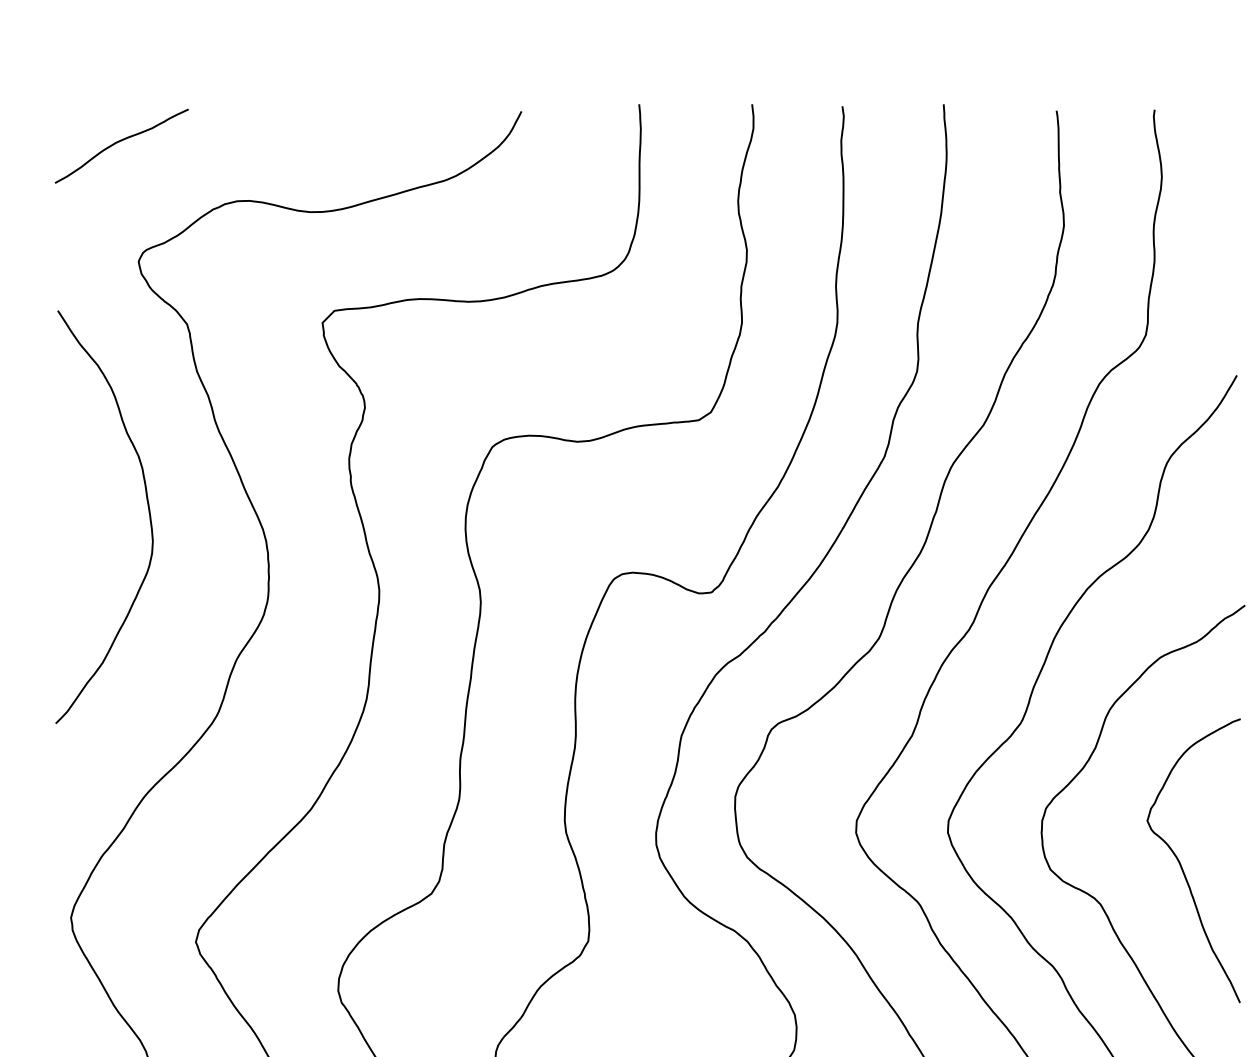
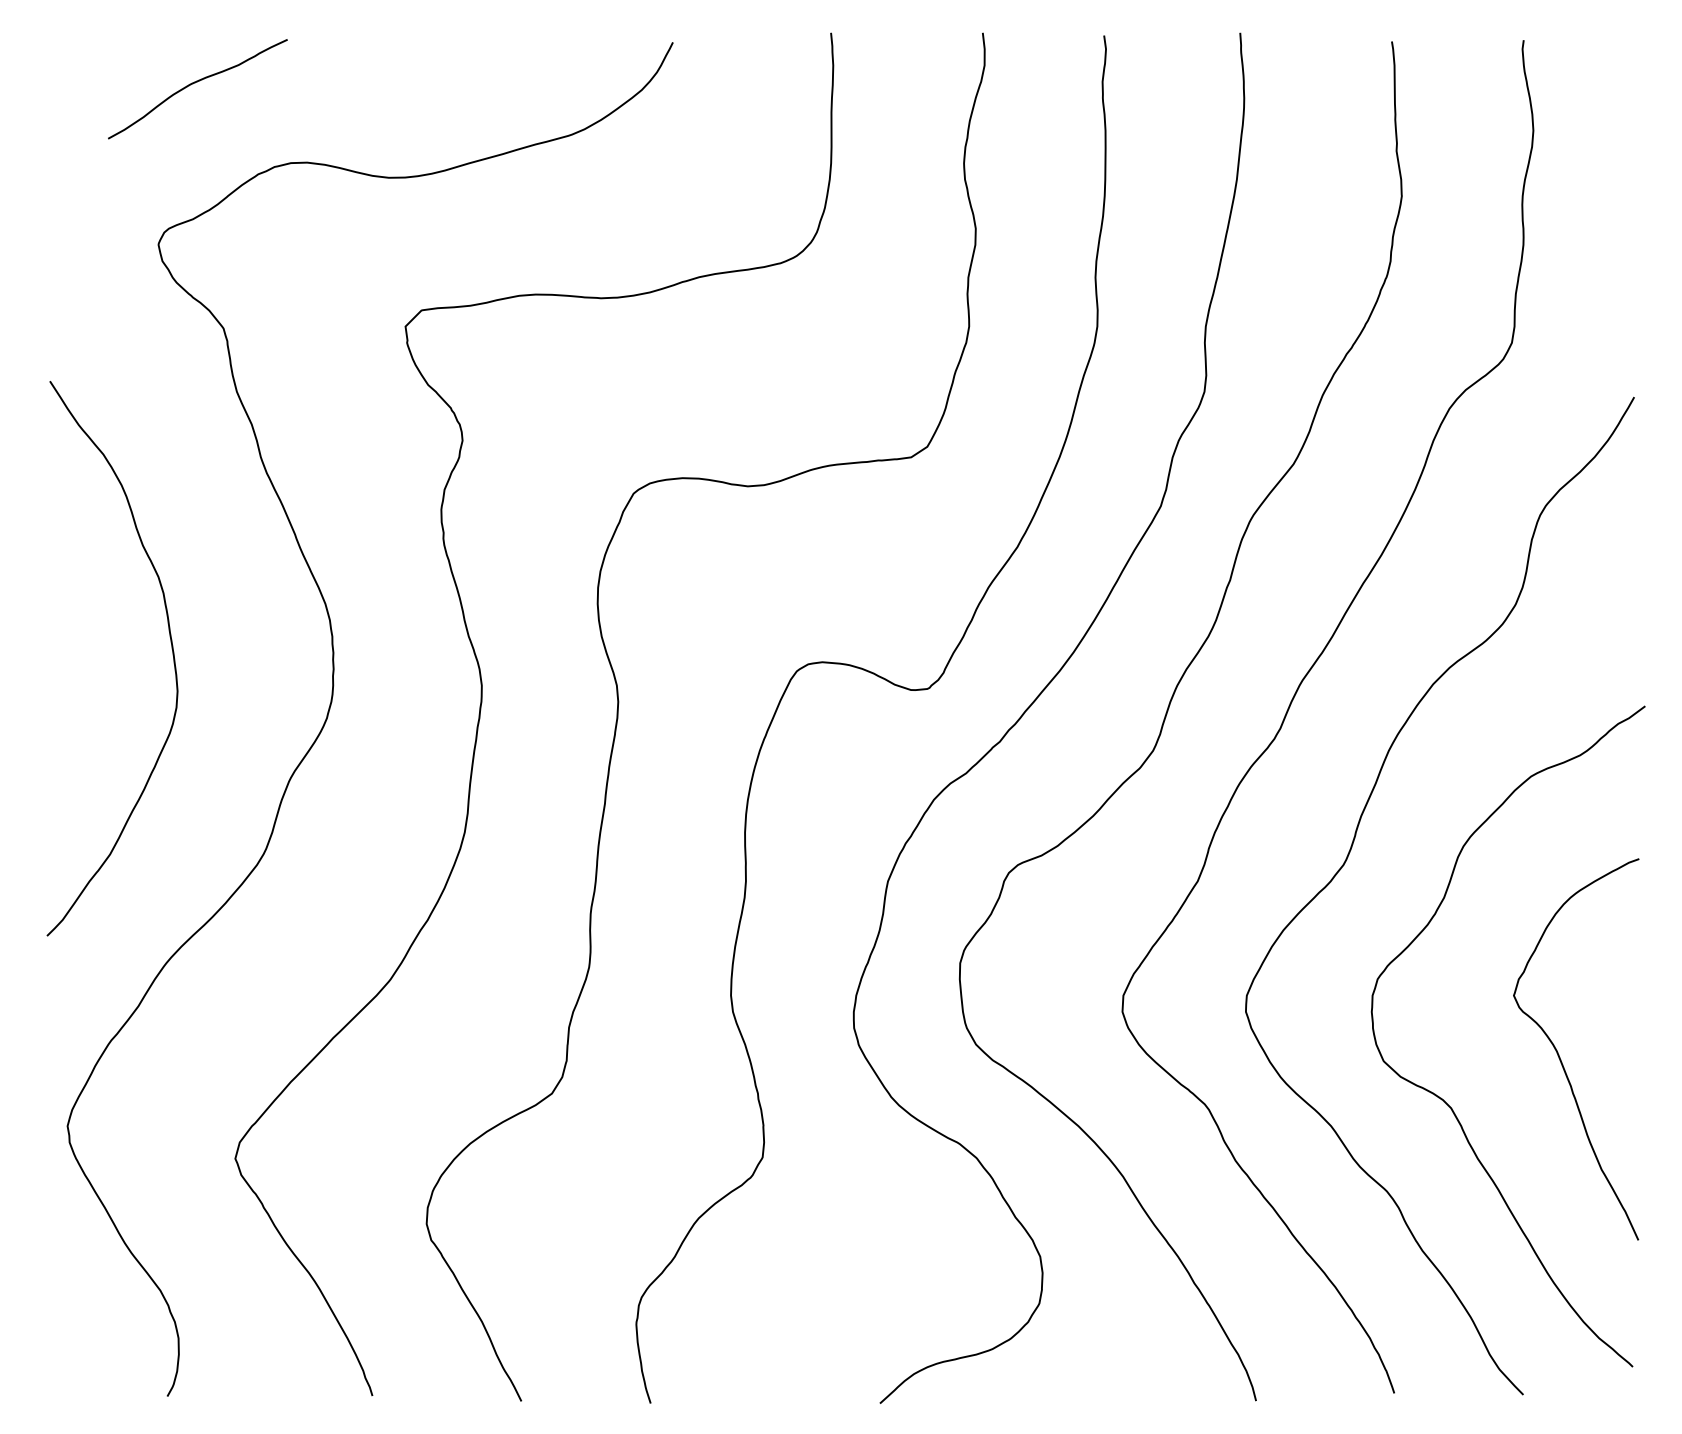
curve: (120, 141) -> (195, 83), moved
curve: (148, 509) -> (171, 648), moved

